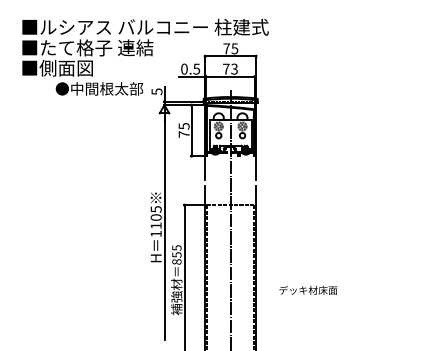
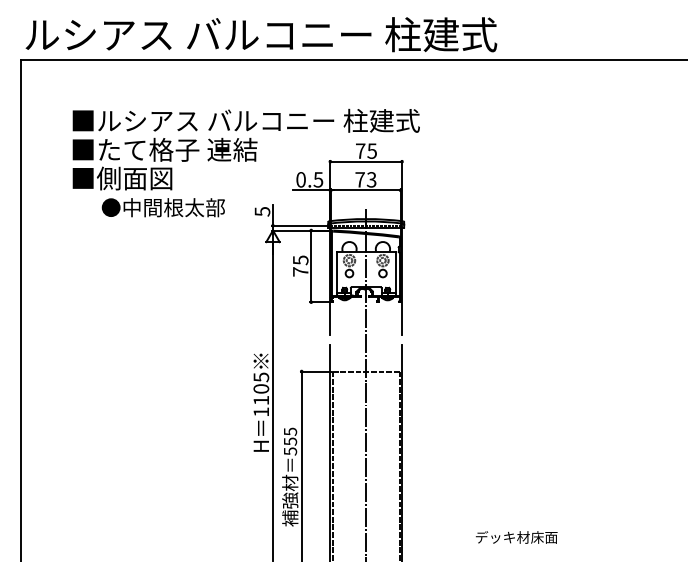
text: (98, 88) -> (162, 207), moved
text: (176, 261) -> (289, 451), 855 -> 555
text: (308, 290) -> (516, 537), moved

